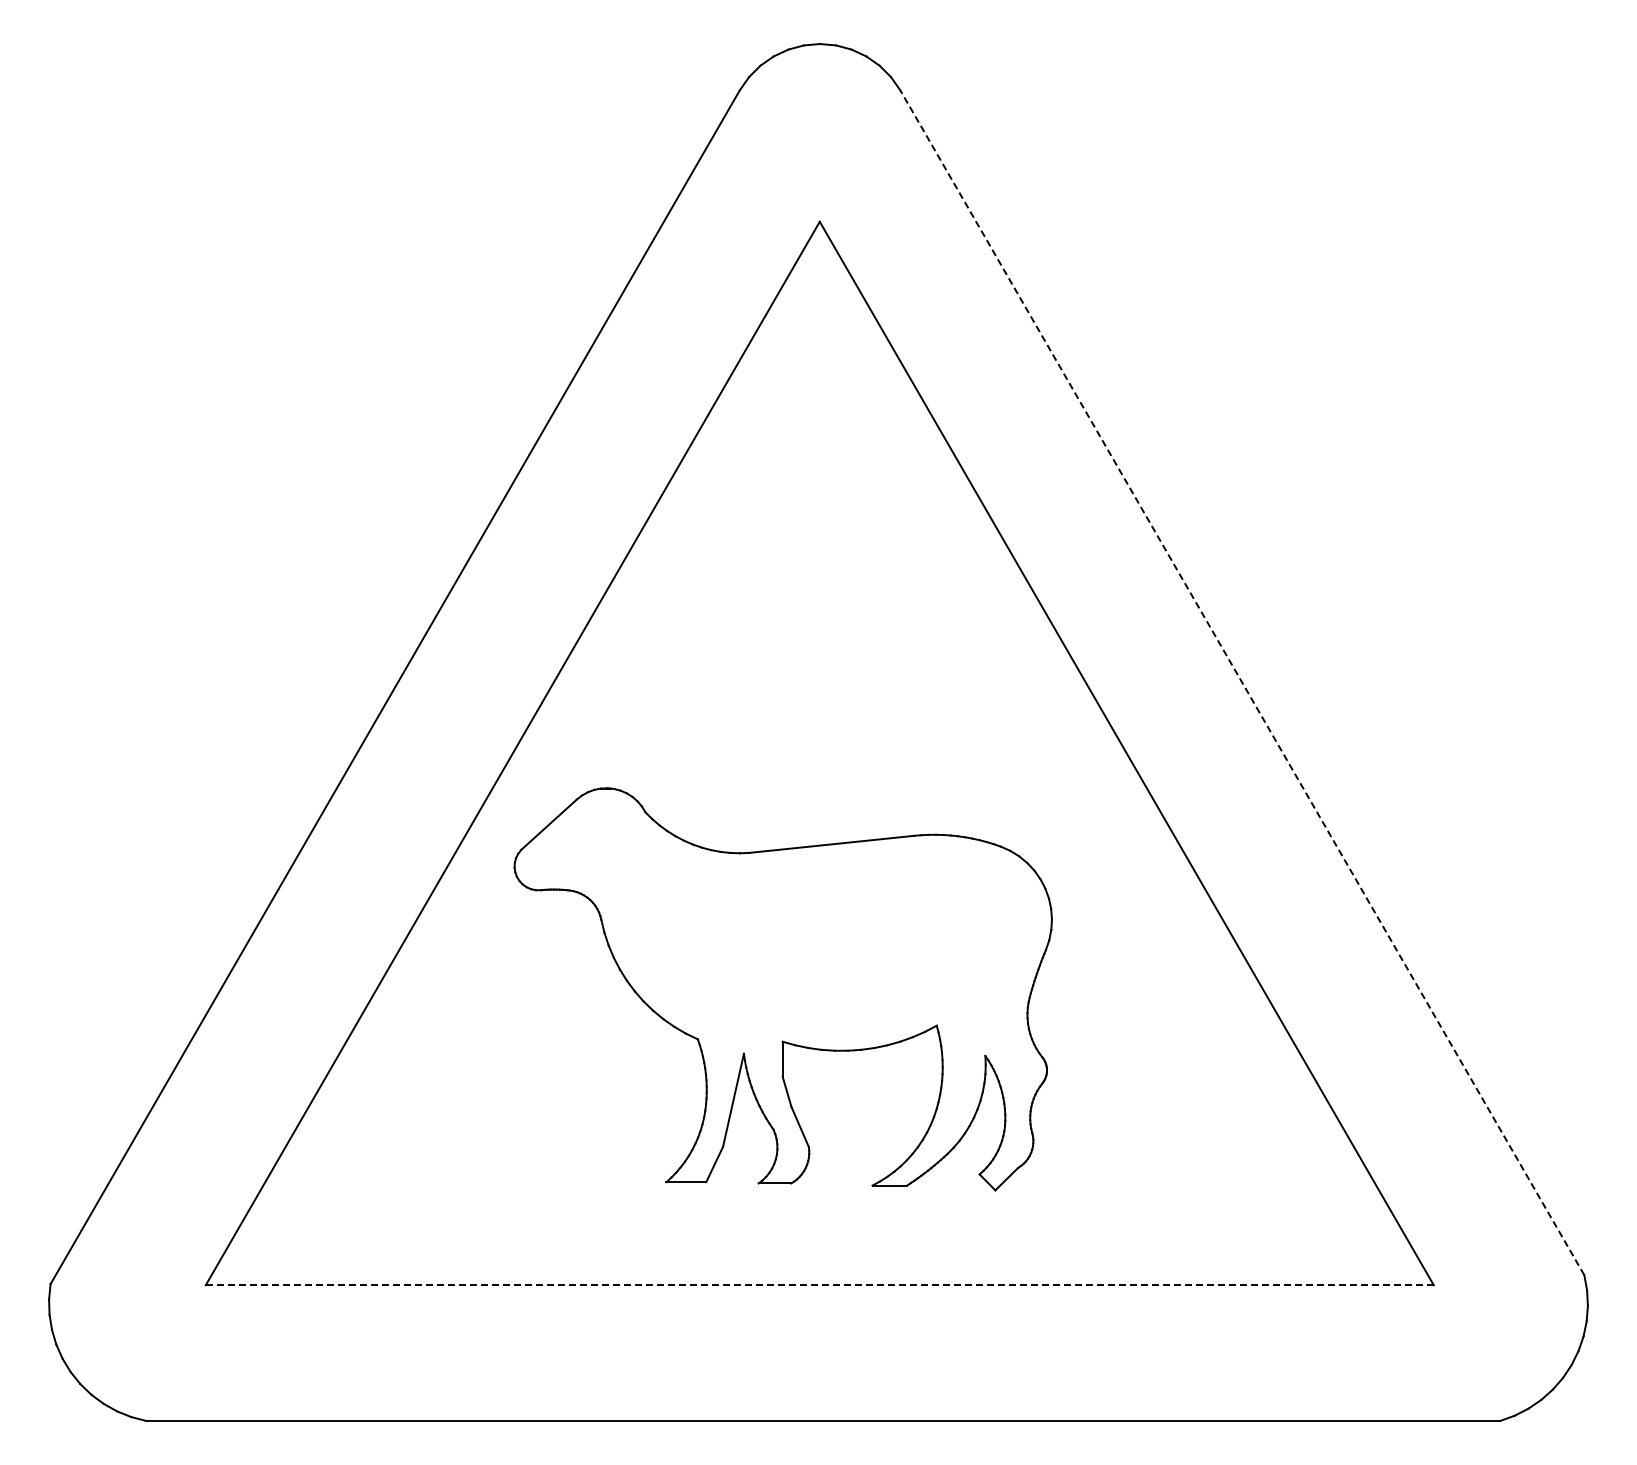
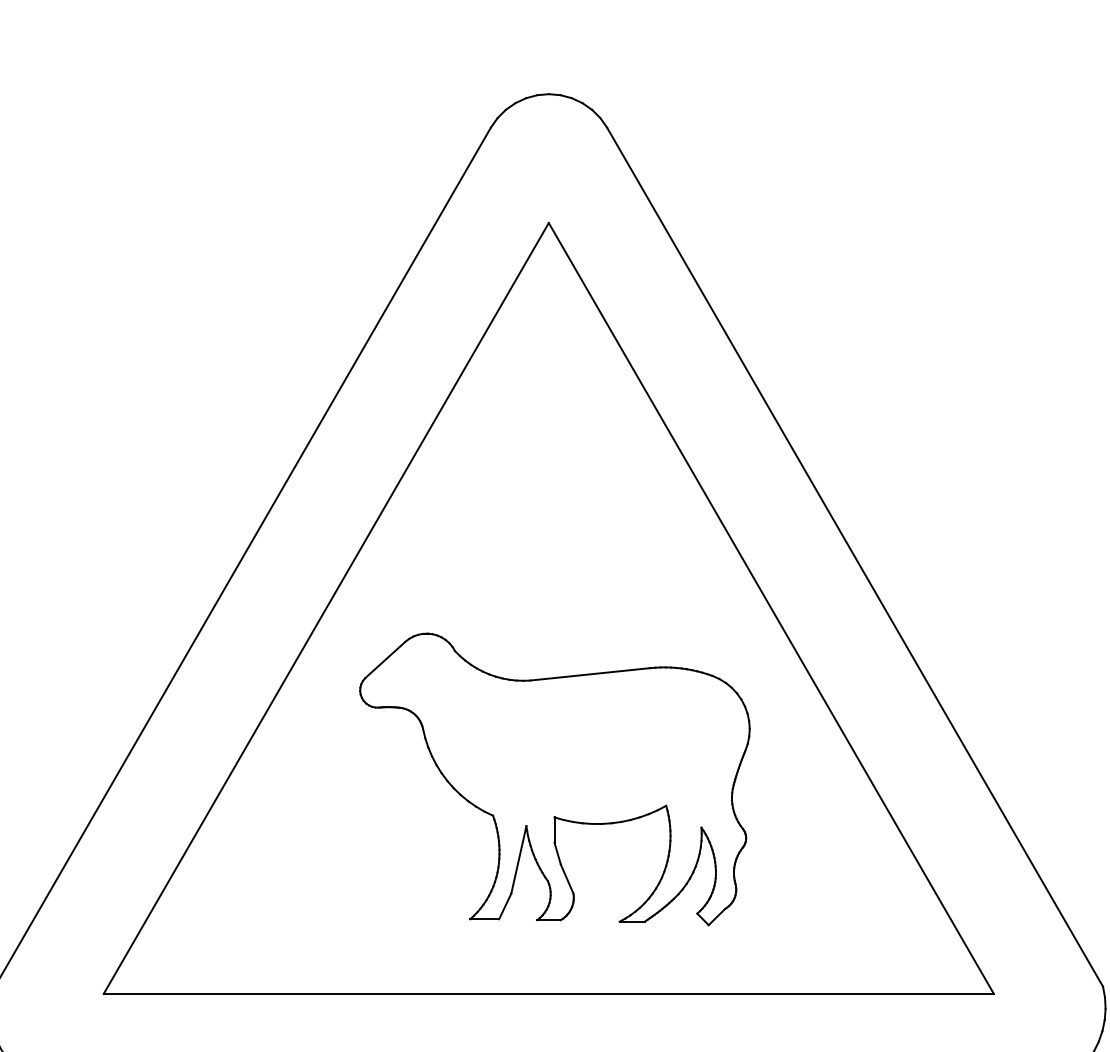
line: (1242, 682) -> (855, 557), dashed -> solid
part: (782, 989) -> (554, 779), moved
line: (819, 1285) -> (548, 994), dashed -> solid

